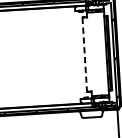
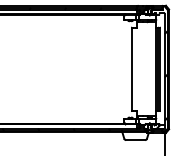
line: (84, 54) -> (131, 69), dashed -> solid

